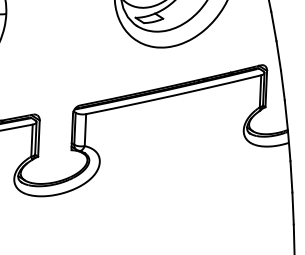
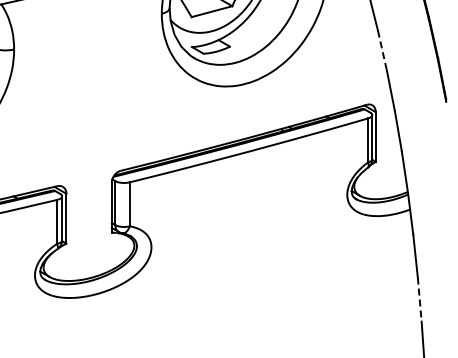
line: (273, 27) -> (382, 51), solid -> dashed
line: (292, 209) -> (419, 300), solid -> dashed

